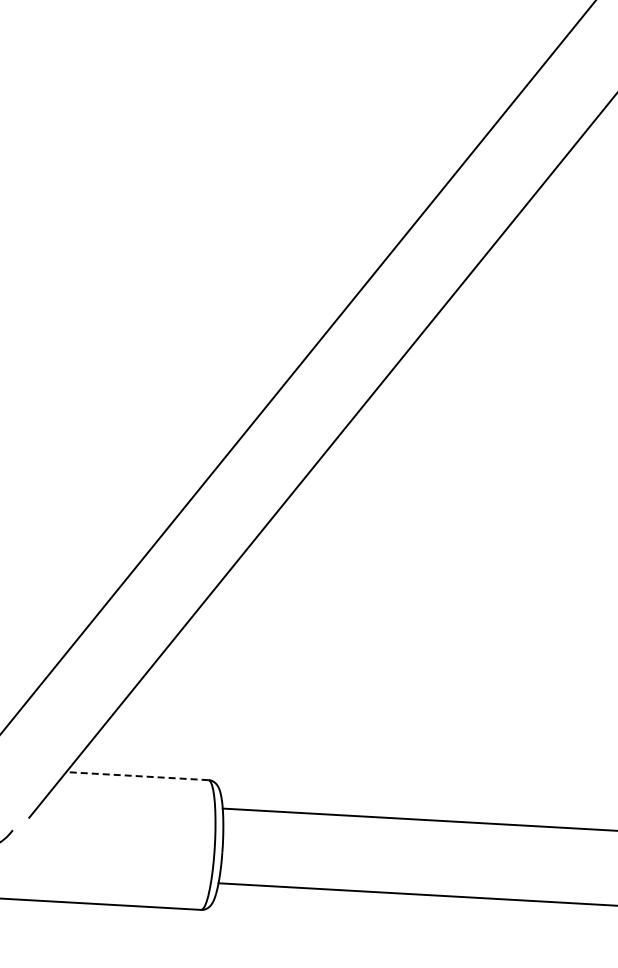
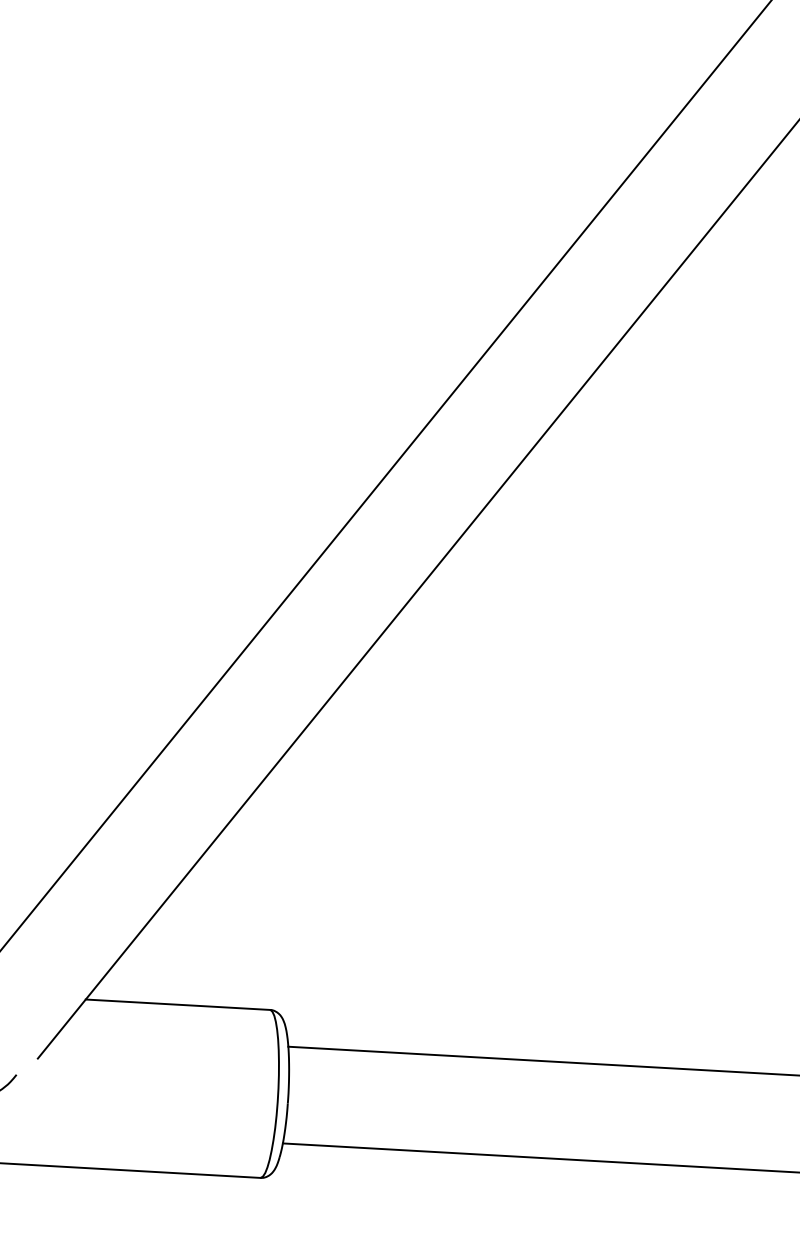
line: (136, 776) -> (176, 1005), dashed -> solid

